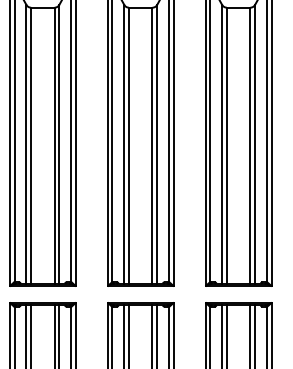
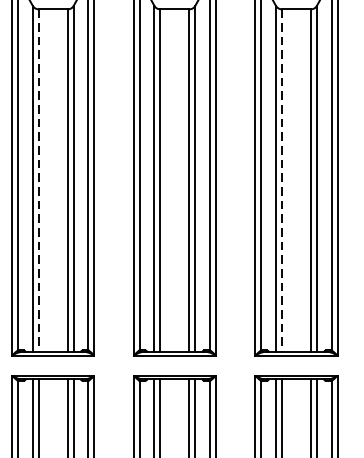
line: (31, 145) -> (39, 180), solid -> dashed
line: (226, 145) -> (281, 180), solid -> dashed

